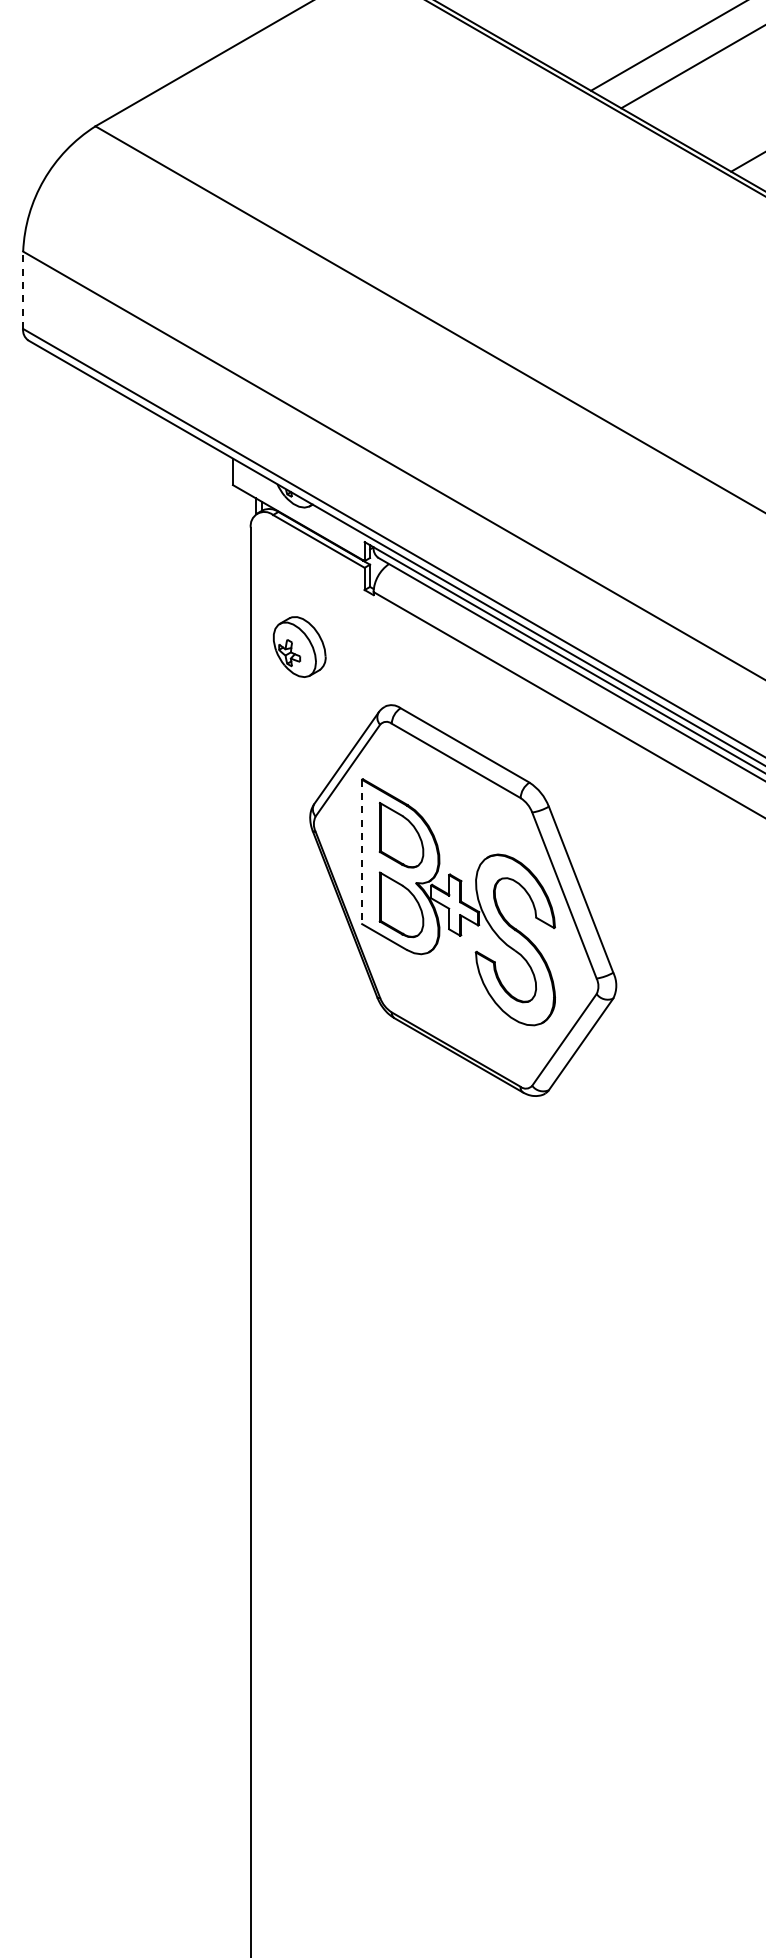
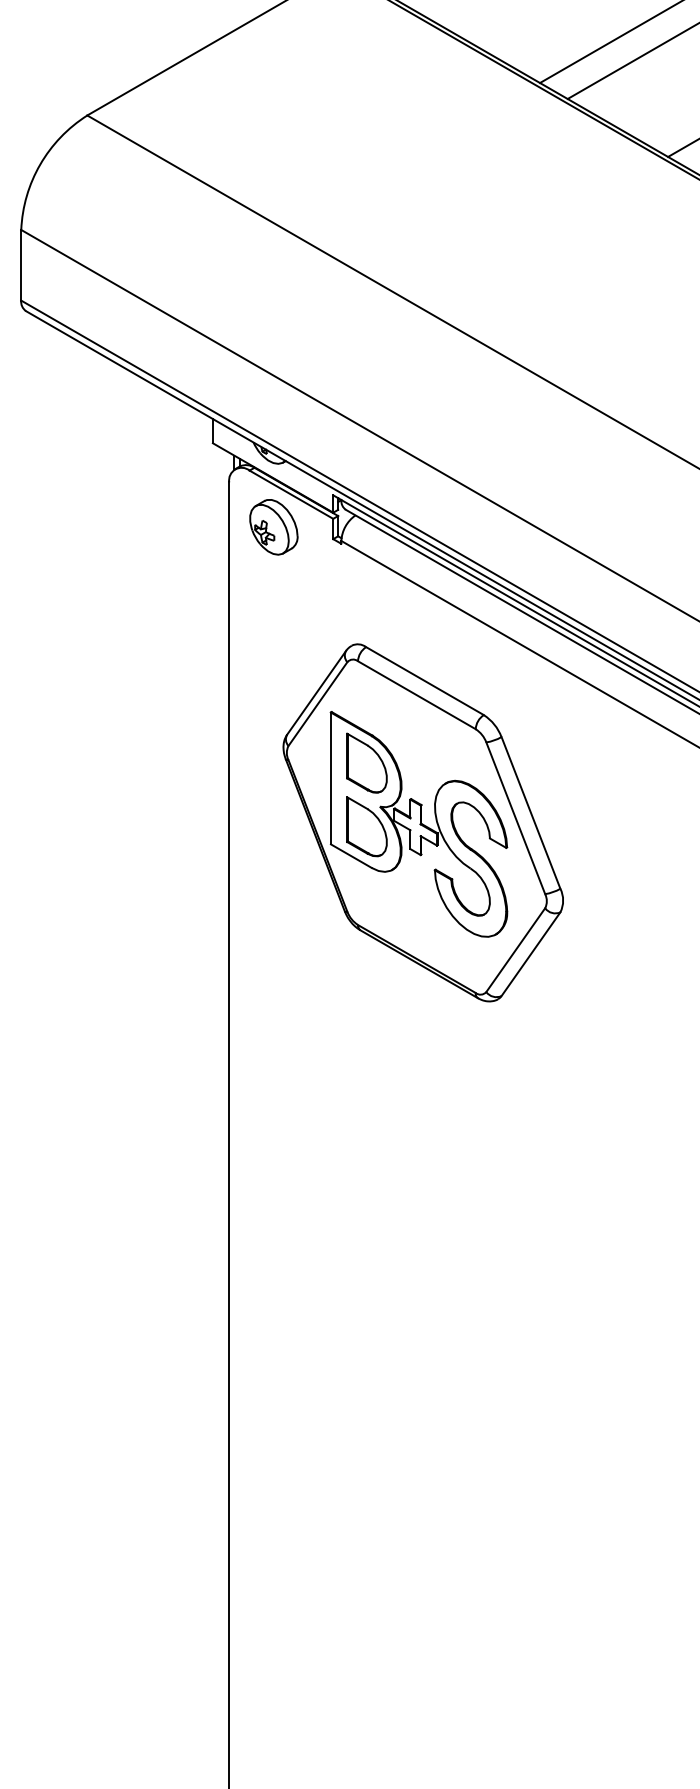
line: (23, 290) -> (21, 265), dashed -> solid
part: (299, 646) -> (273, 526), moved
line: (362, 852) -> (331, 778), dashed -> solid

